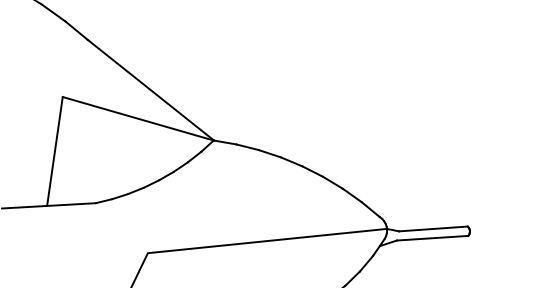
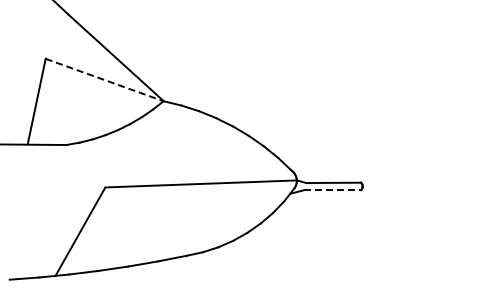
line: (138, 119) -> (104, 80), solid -> dashed
line: (432, 238) -> (332, 190), solid -> dashed

